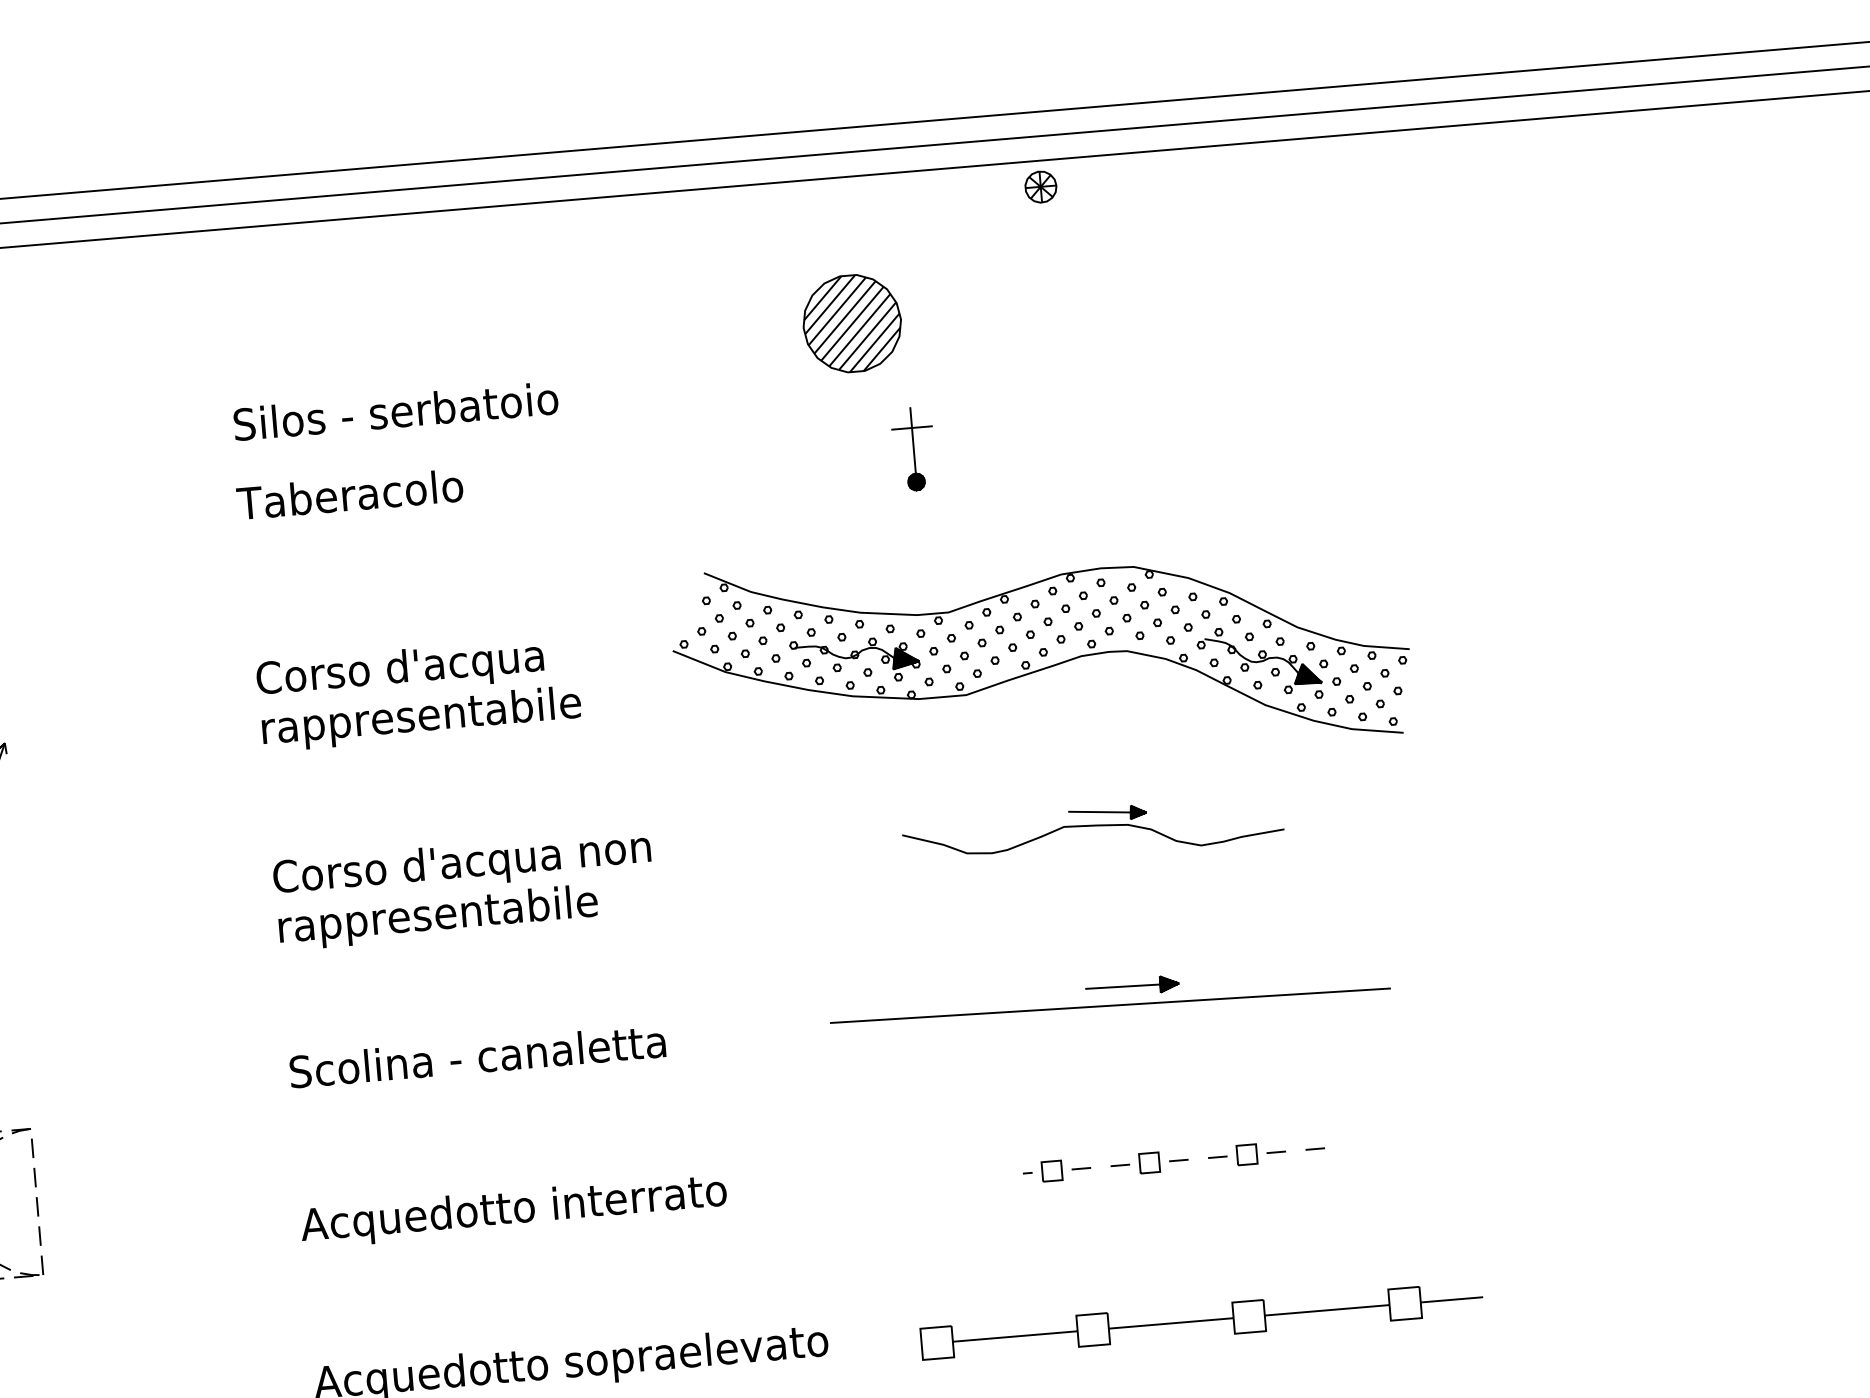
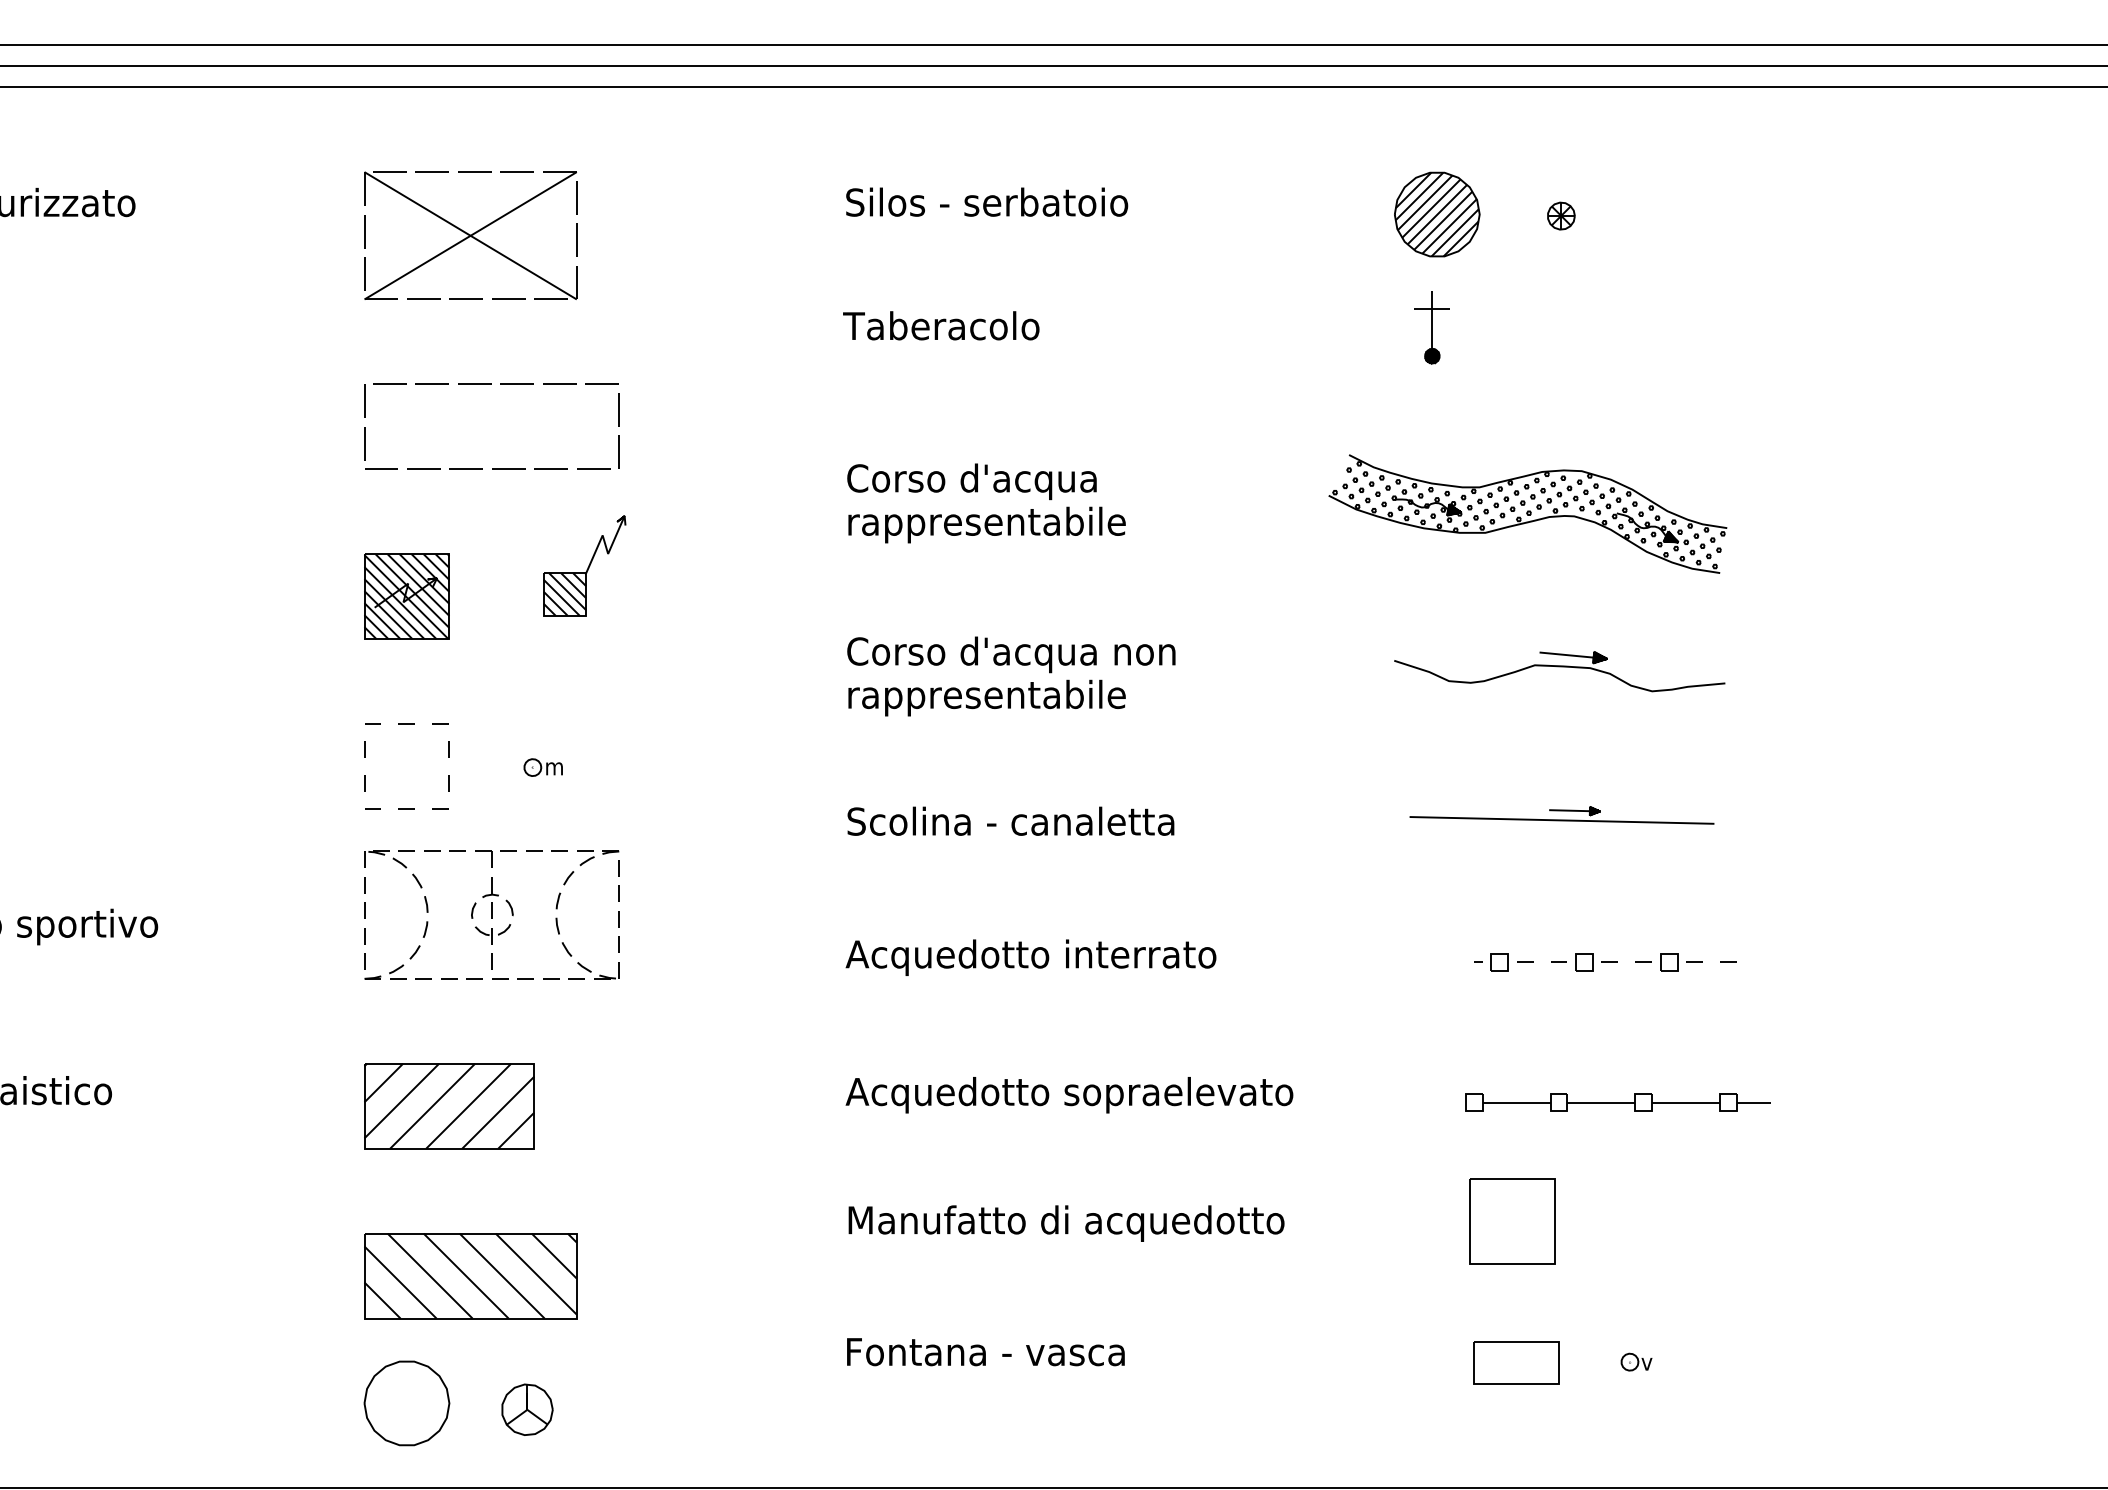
part: (1041, 186) -> (1561, 215), moved
part: (852, 323) -> (1437, 214), moved
text: (396, 410) -> (987, 201), moved
part: (1040, 653) -> (1527, 513), size x0.62
part: (1109, 996) -> (1561, 815), size x0.62
part: (1201, 1320) -> (1617, 1102), size x0.62

